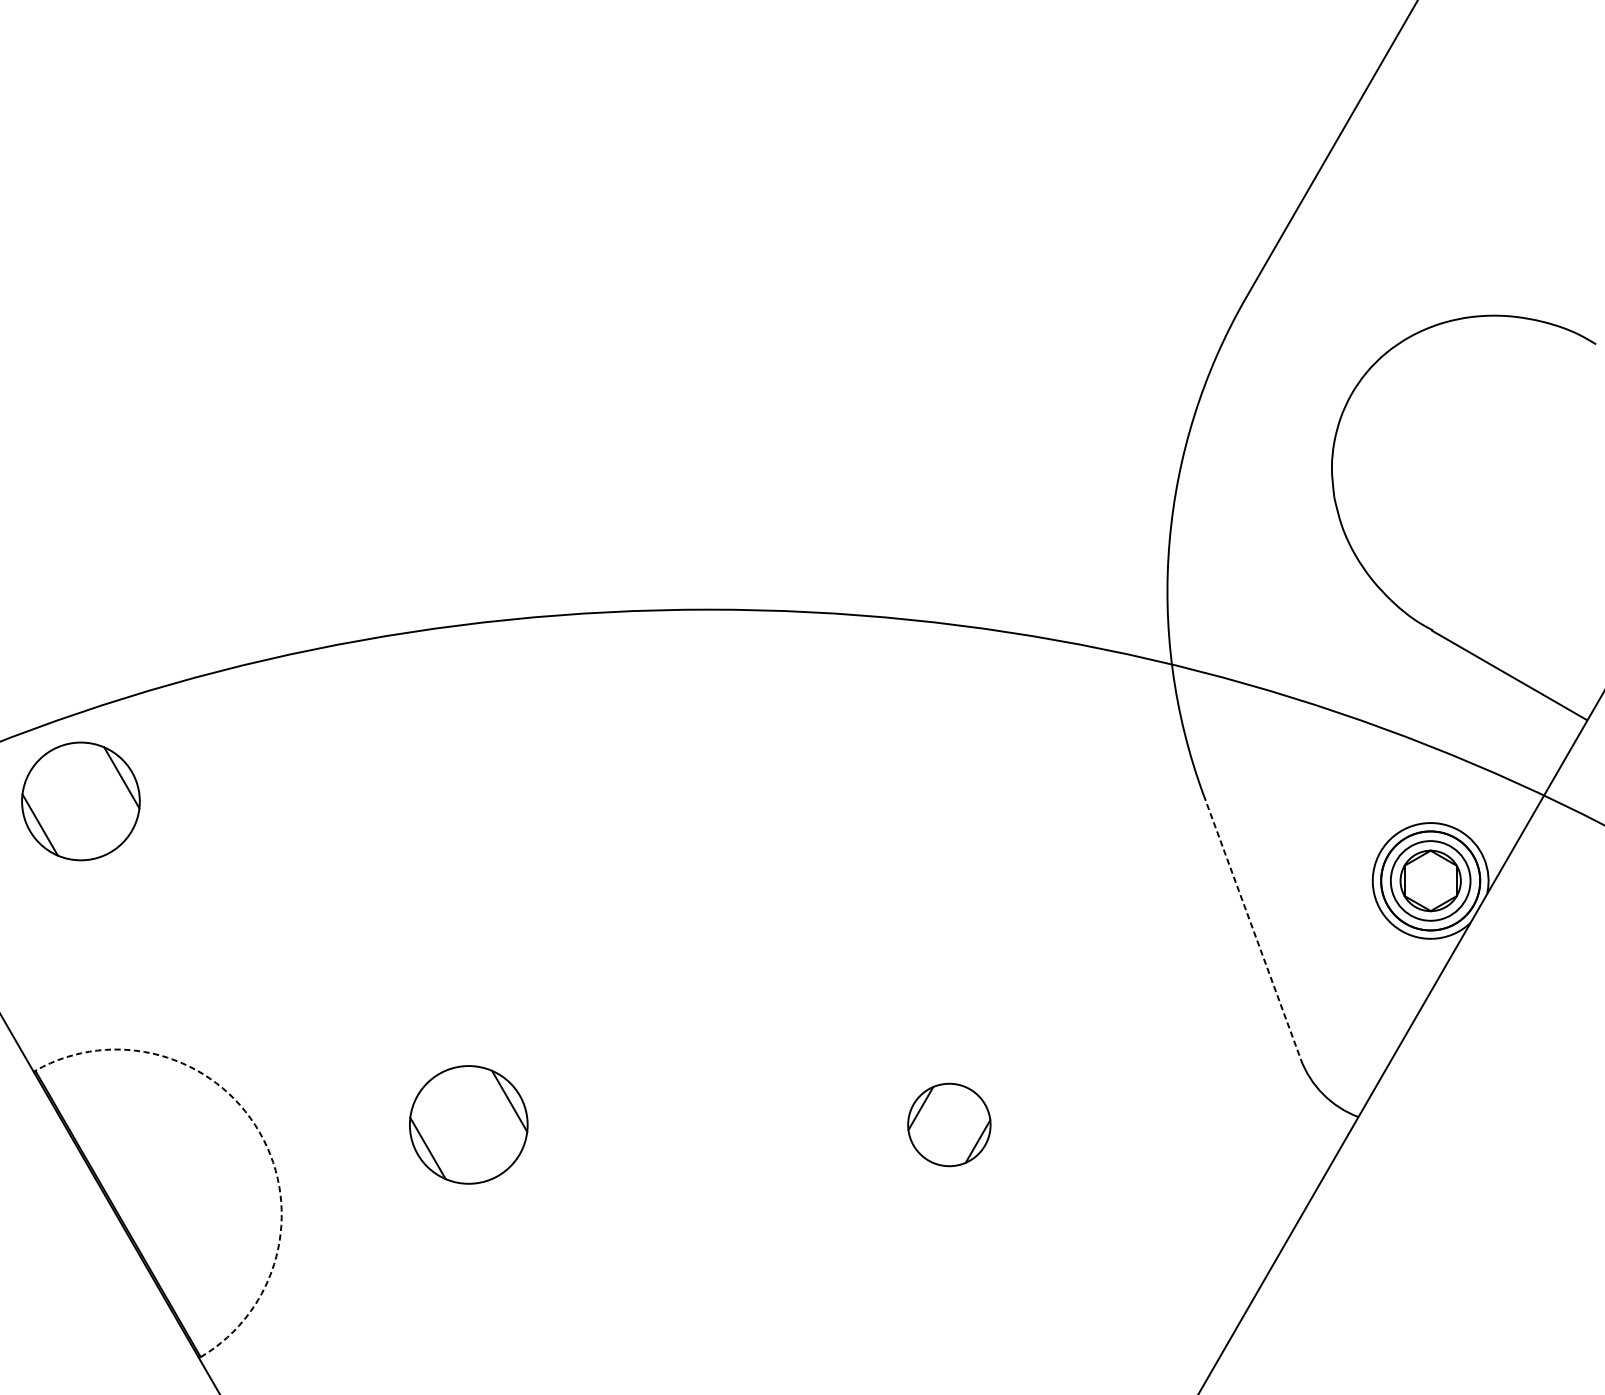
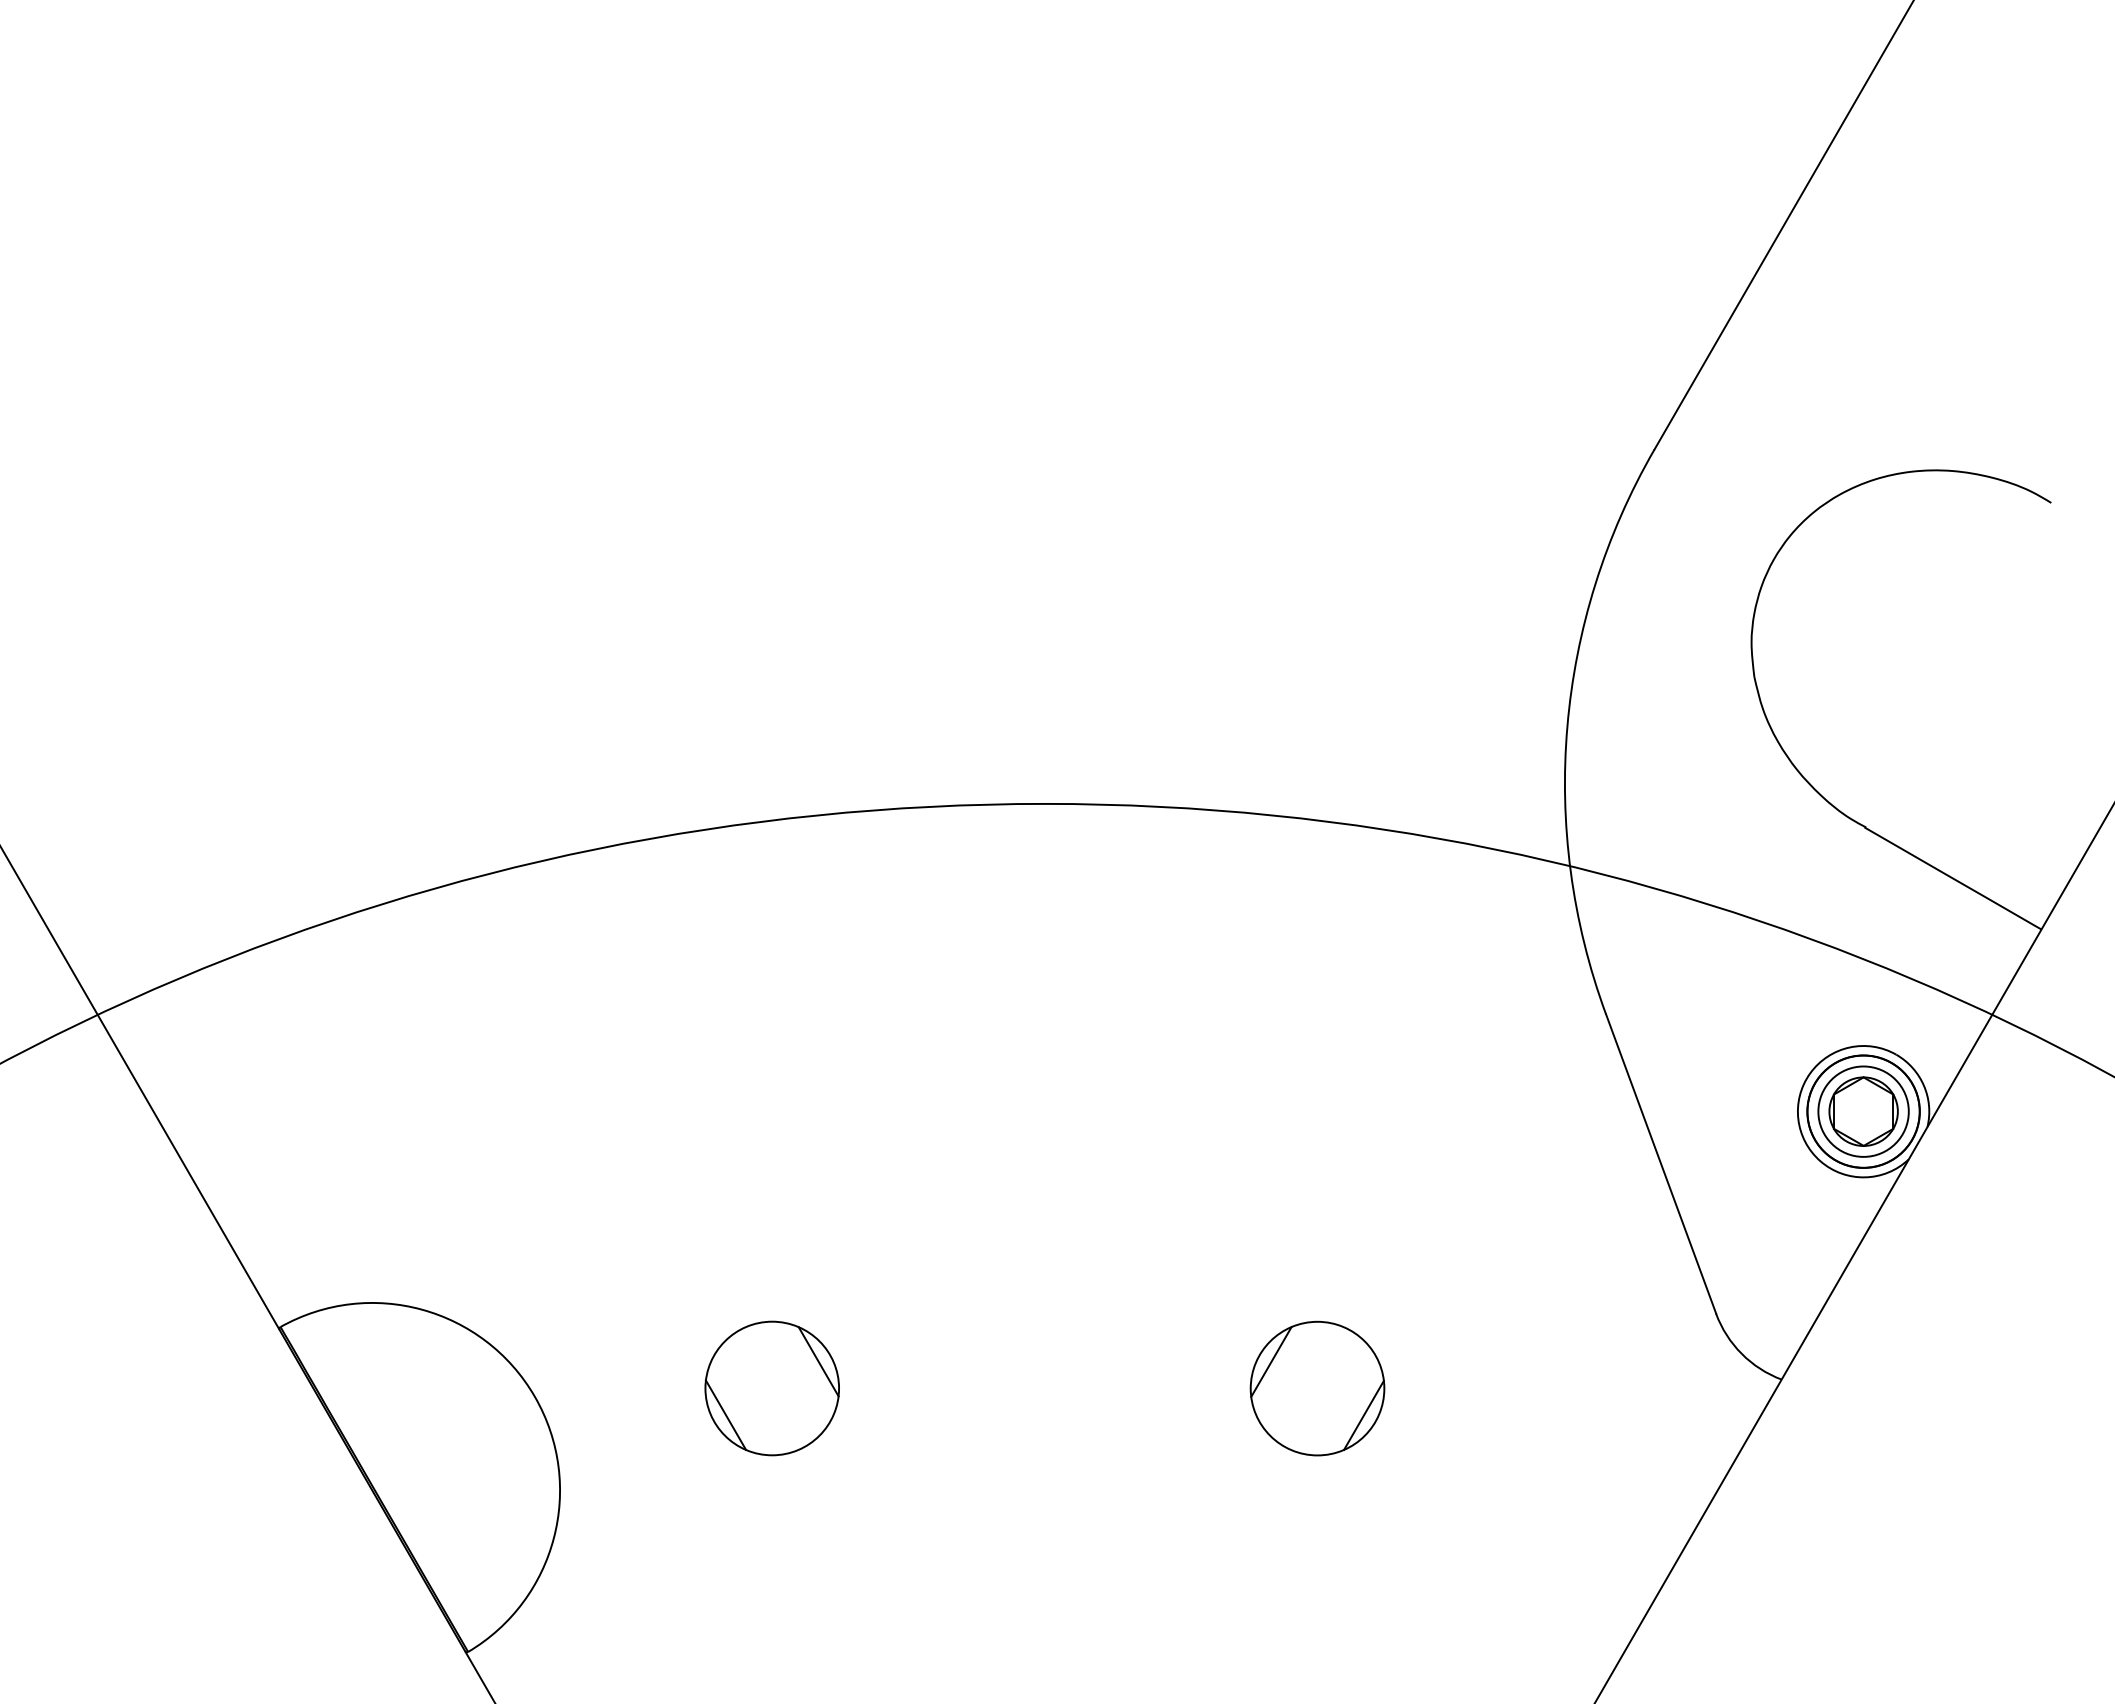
part: (80, 801) -> (331, 1021), removed
line: (1252, 926) -> (1661, 1163), dashed -> solid
part: (949, 1124) -> (1317, 1388), size x1.43
arc: (259, 1131) -> (534, 1396), dashed -> solid

